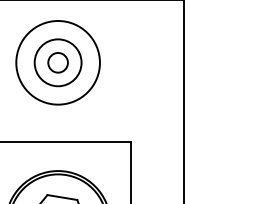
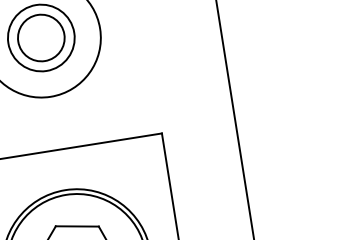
circle: (57, 62) -> (40, 37), size x1.67

